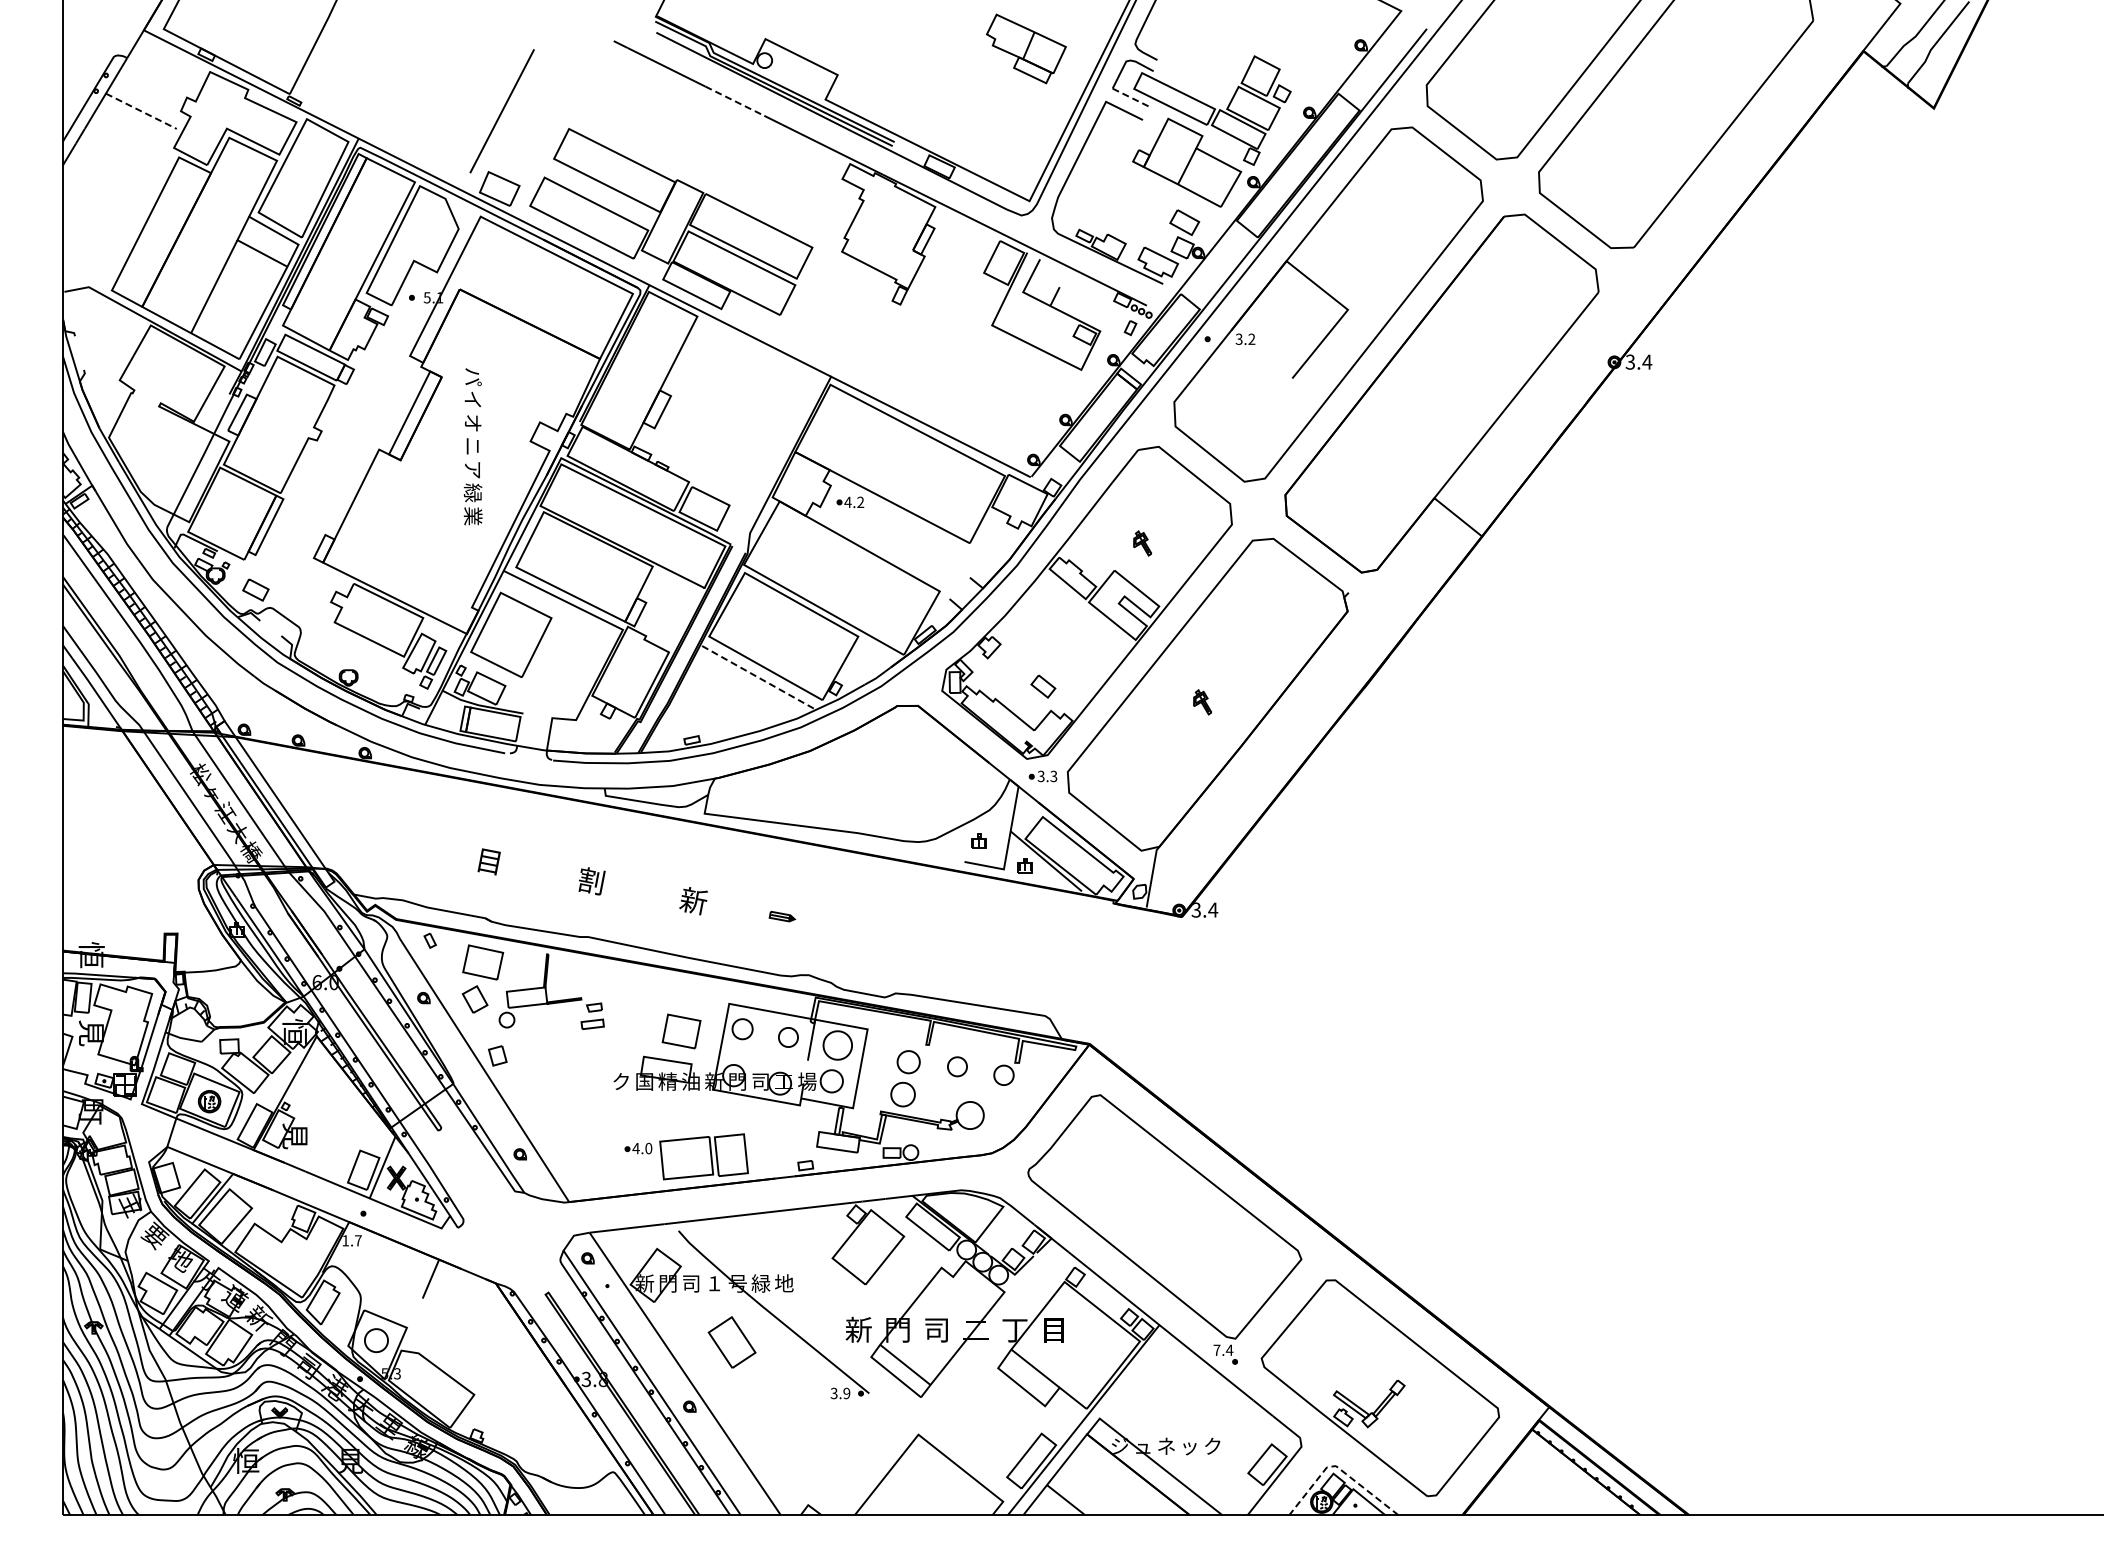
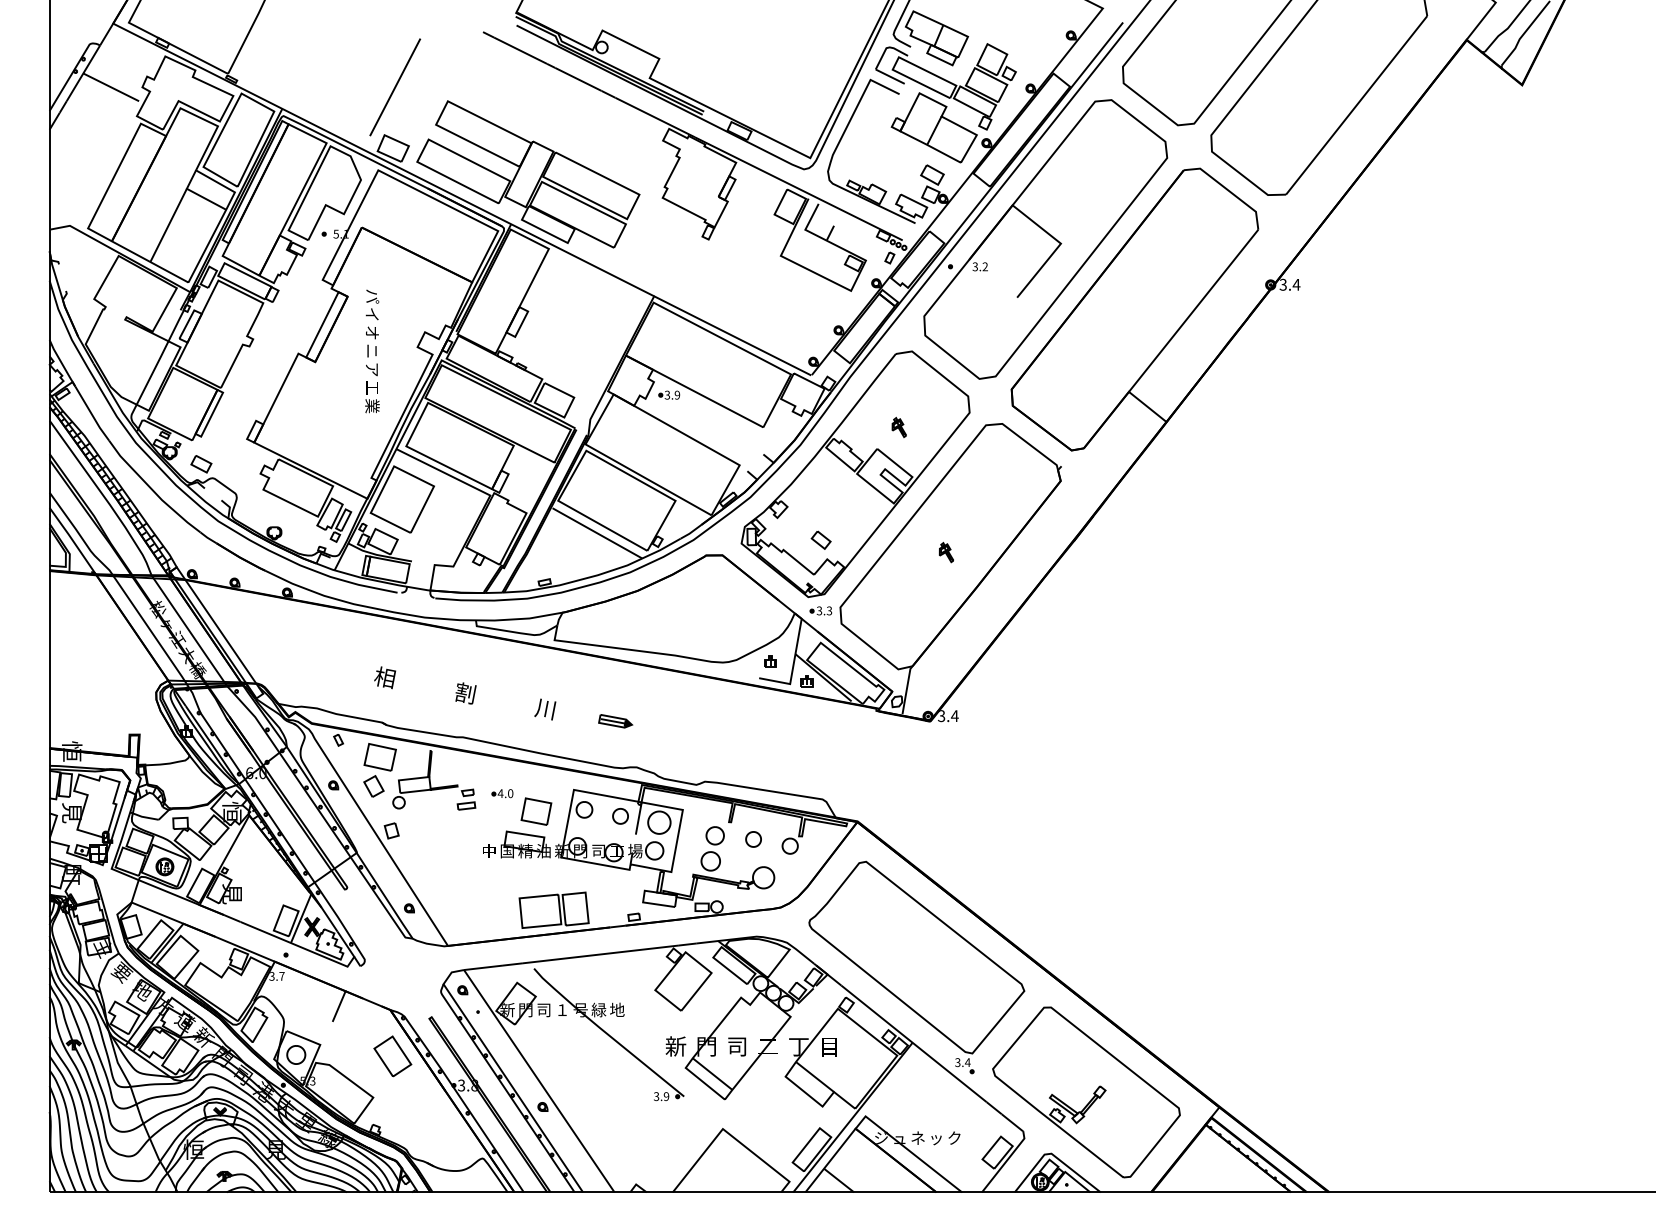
part: (1026, 48) -> (937, 37), moved
line: (1131, 97) -> (890, 76), dashed -> solid
line: (734, 101) -> (578, 79), dashed -> solid
line: (141, 111) -> (111, 87), dashed -> solid
text: (472, 492) -> (371, 387), 緑 -> 工
text: (854, 502) -> (672, 395), 4.2 -> 3.9
line: (759, 678) -> (597, 533), dashed -> solid
text: (489, 861) -> (385, 677), 目 -> 相
text: (693, 901) -> (545, 709), 新 -> 川
part: (782, 916) -> (615, 721), size x1.67
text: (621, 1081) -> (489, 851), ク -> 中
part: (638, 1148) -> (502, 793), moved
text: (345, 1240) -> (271, 976), 1.7 -> 3.7
part: (731, 1342) -> (392, 1056), moved
text: (1216, 1349) -> (957, 1061), 7.4 -> 3.4
line: (1338, 1467) -> (1053, 1154), dashed -> solid

